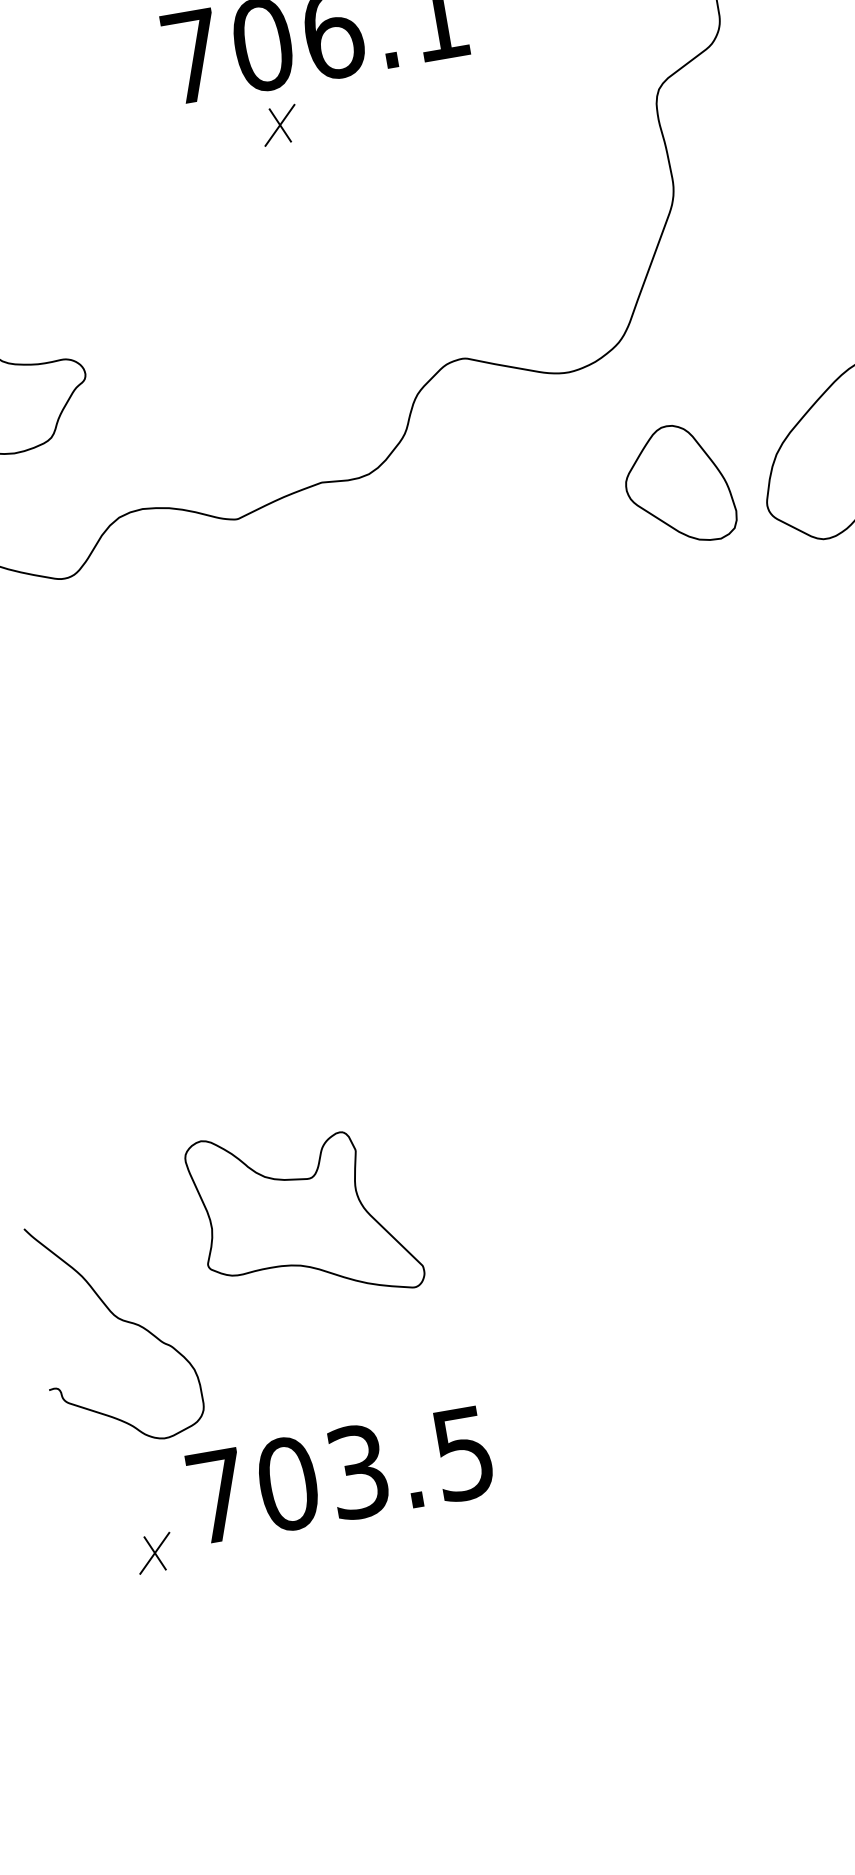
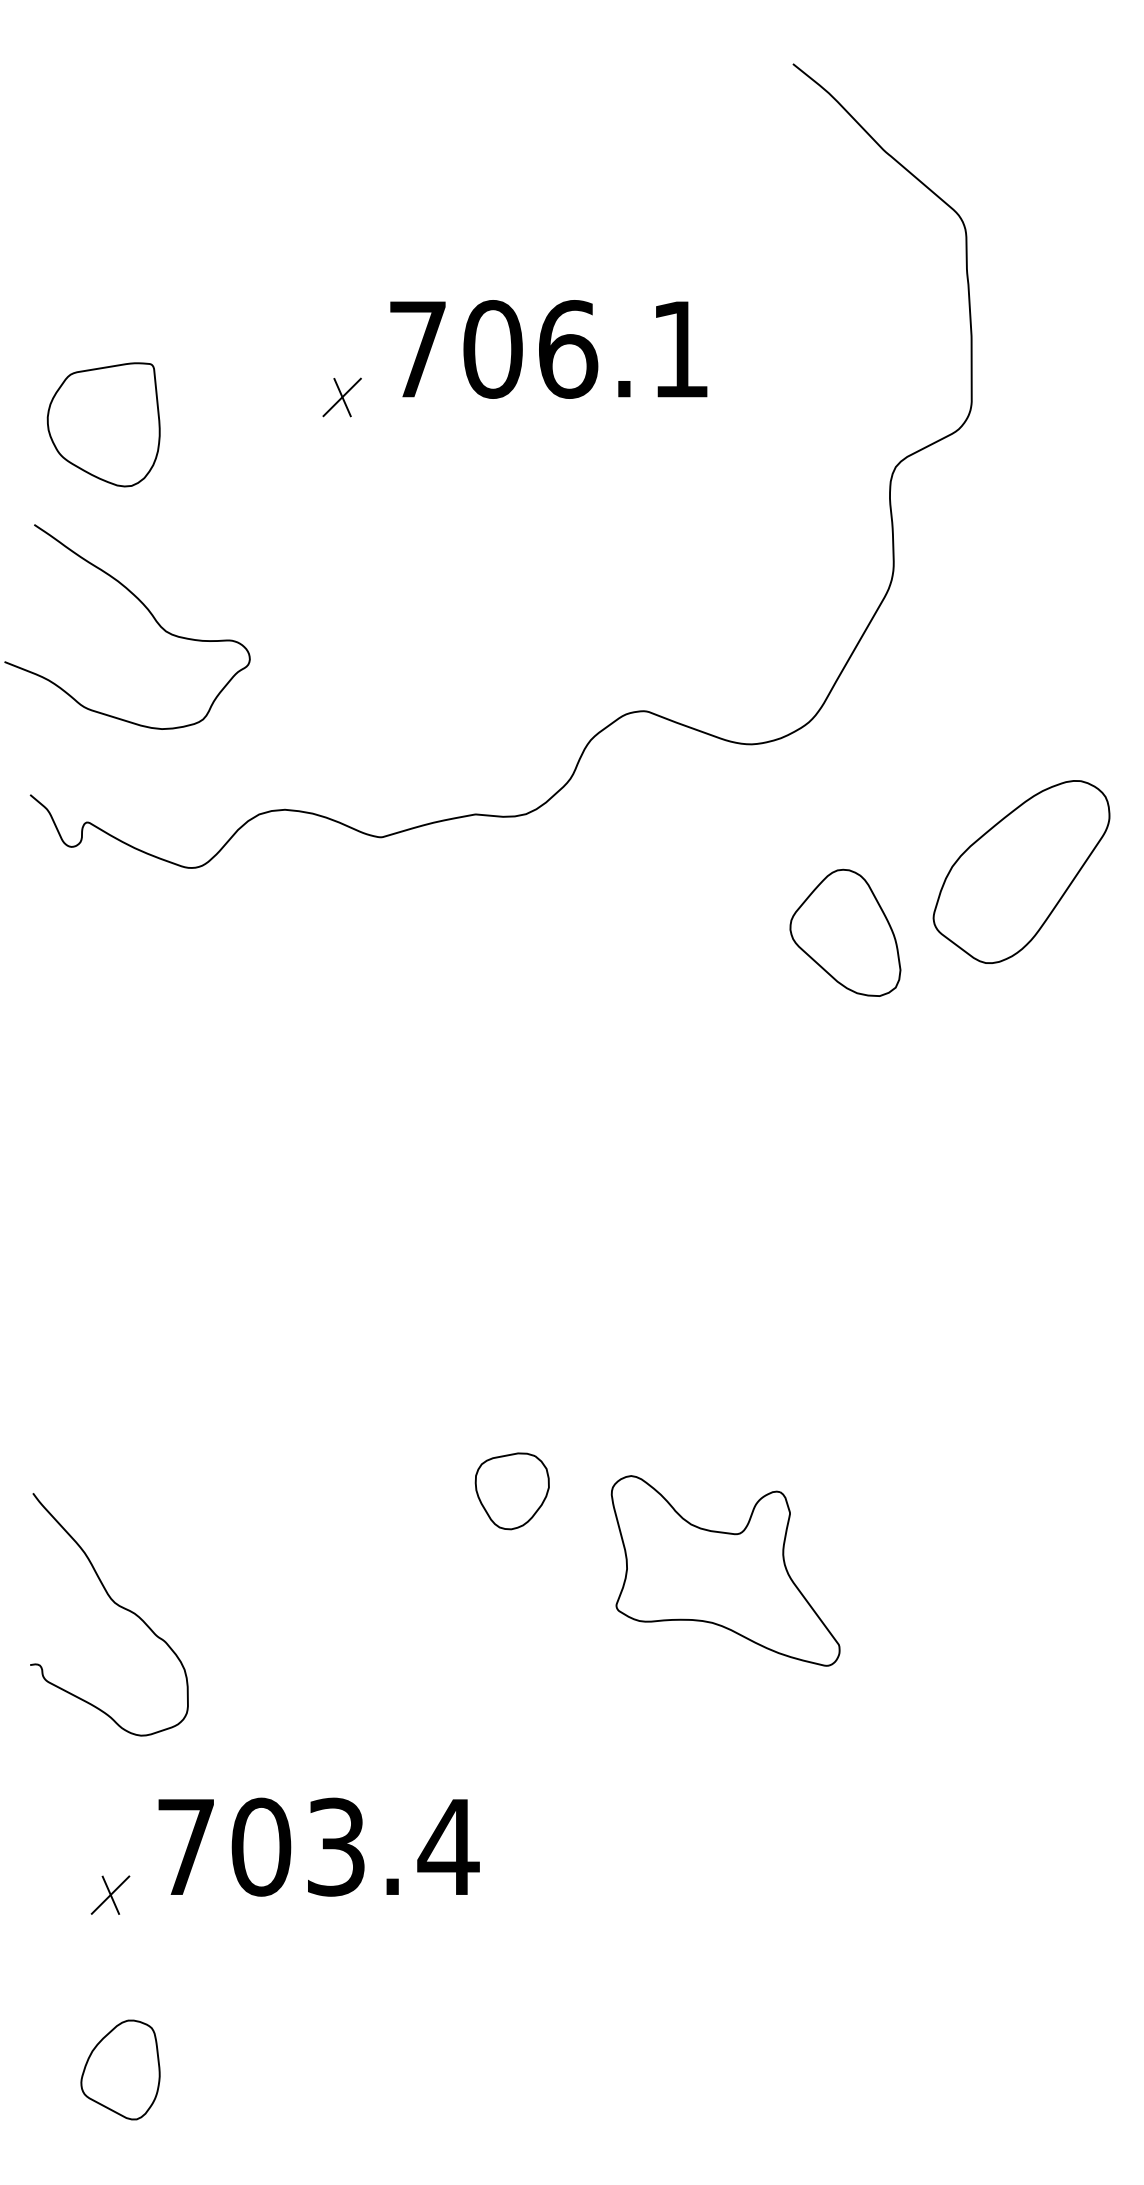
part: (279, 125) -> (341, 397), moved
part: (678, 484) -> (845, 932), moved
part: (464, 1110) -> (511, 1491), added
part: (304, 1214) -> (725, 1570), moved
curve: (120, 1320) -> (116, 1605), moved
text: (463, 1454) -> (448, 1847), 703.5 -> 703.4
part: (192, 1714) -> (120, 2069), added

